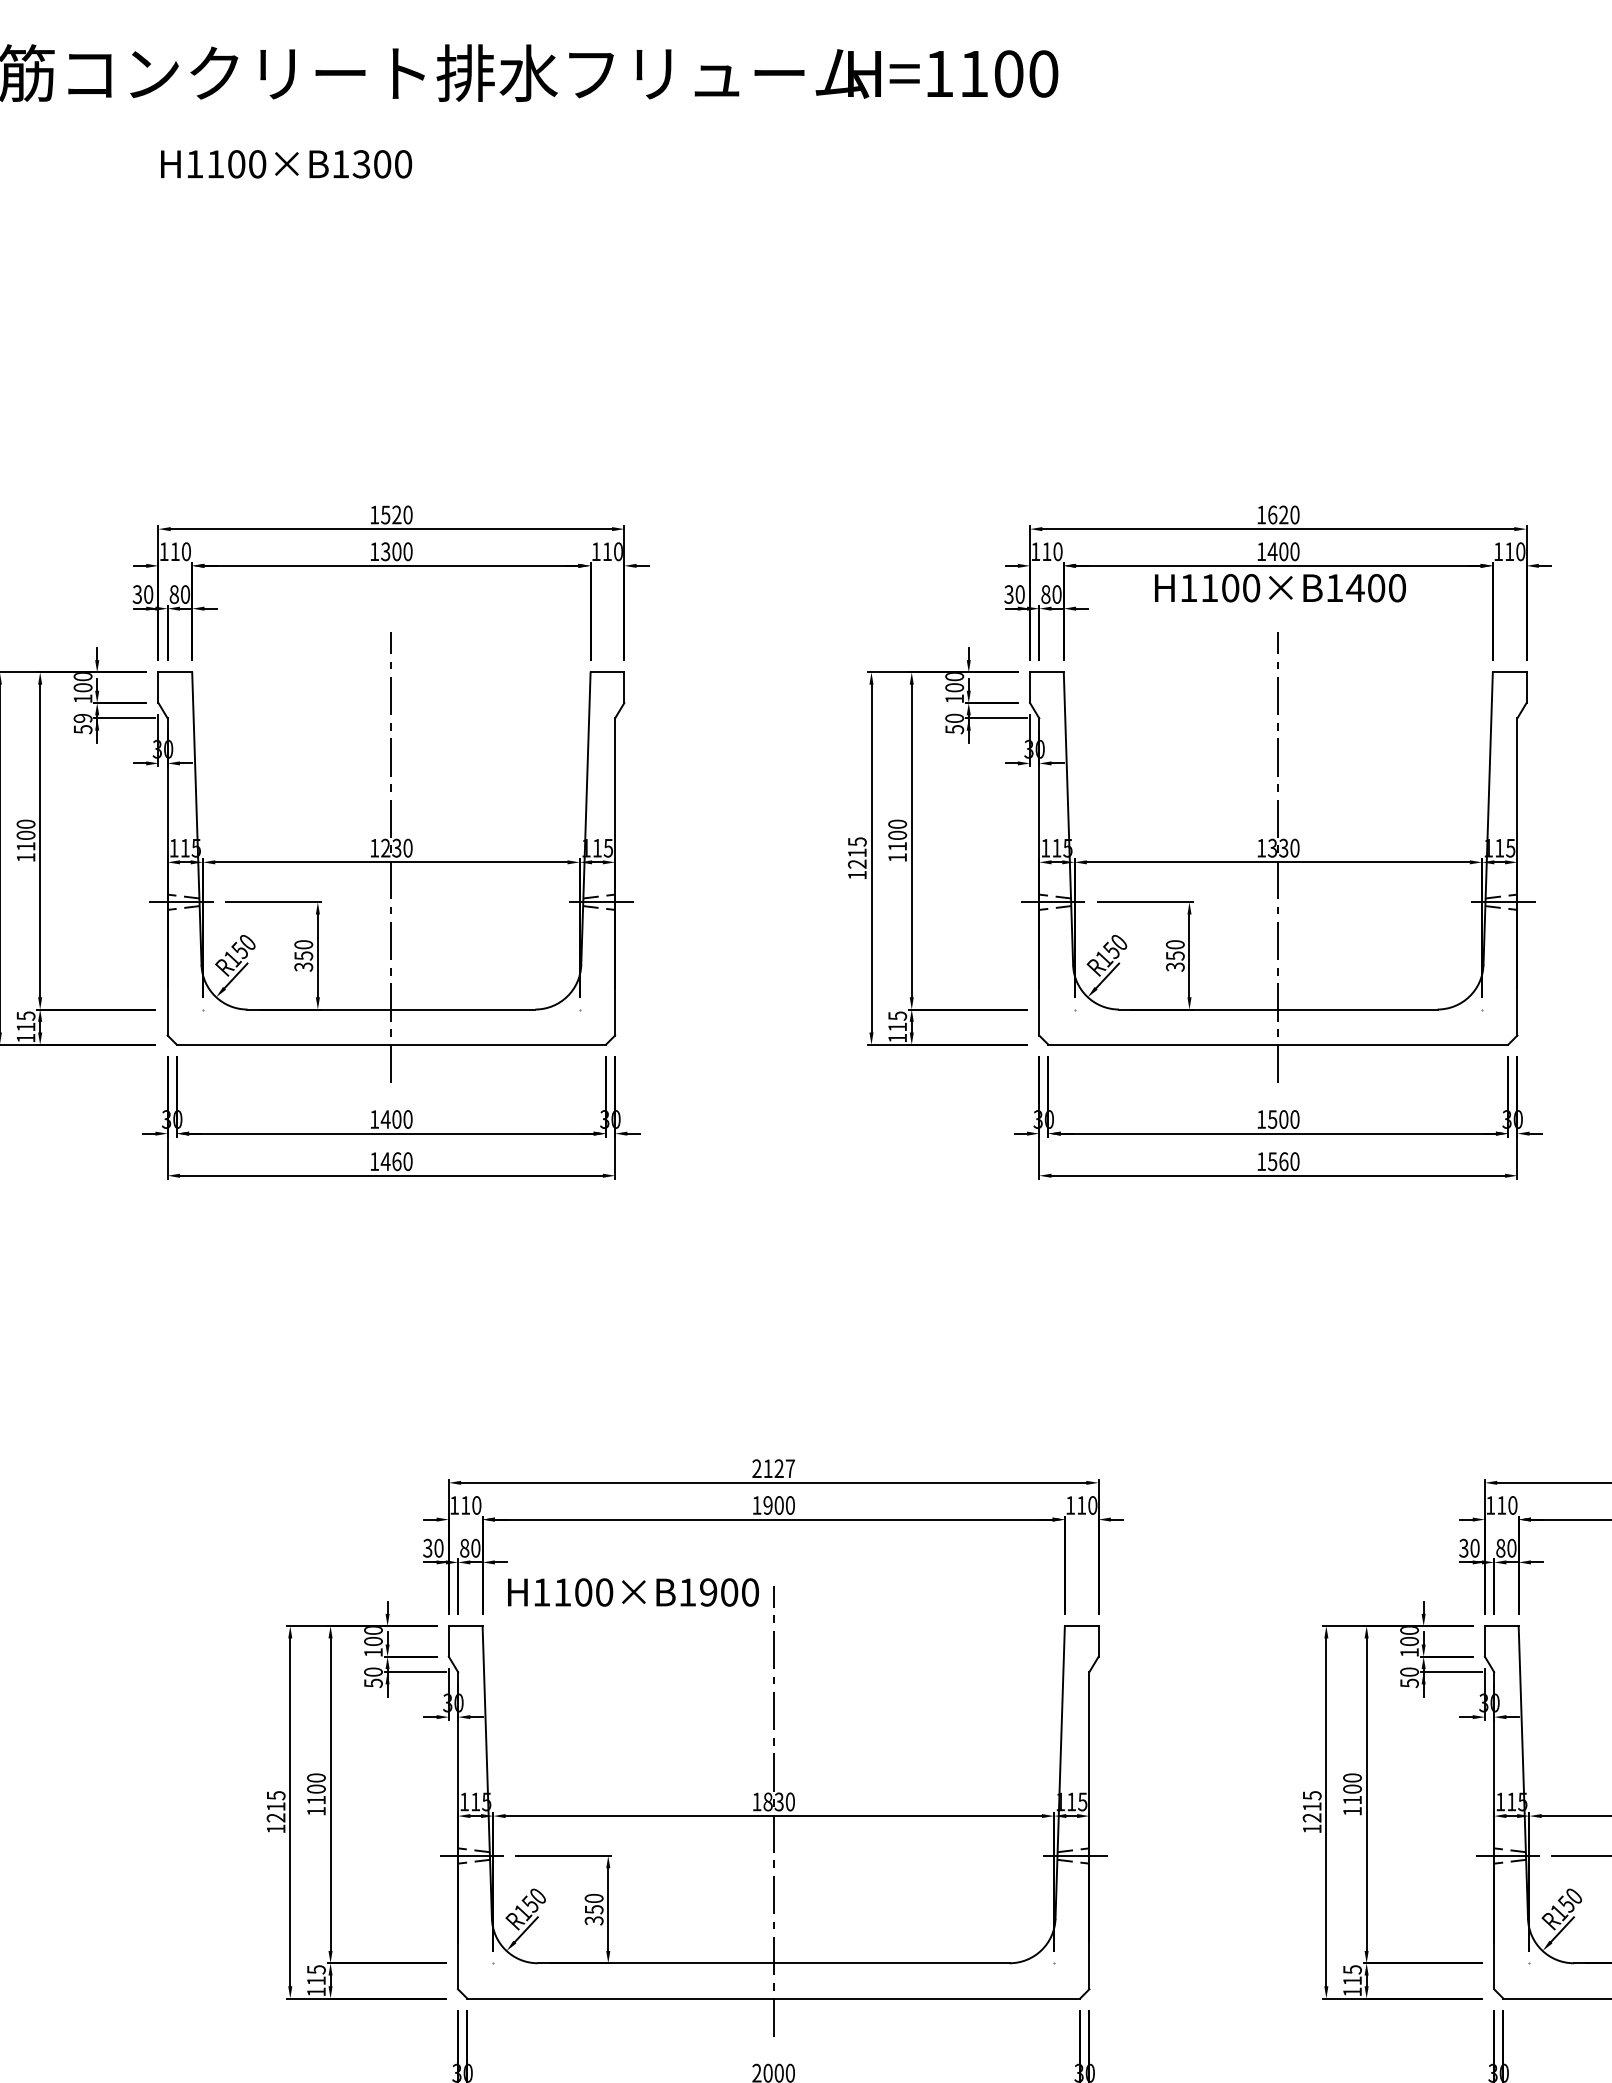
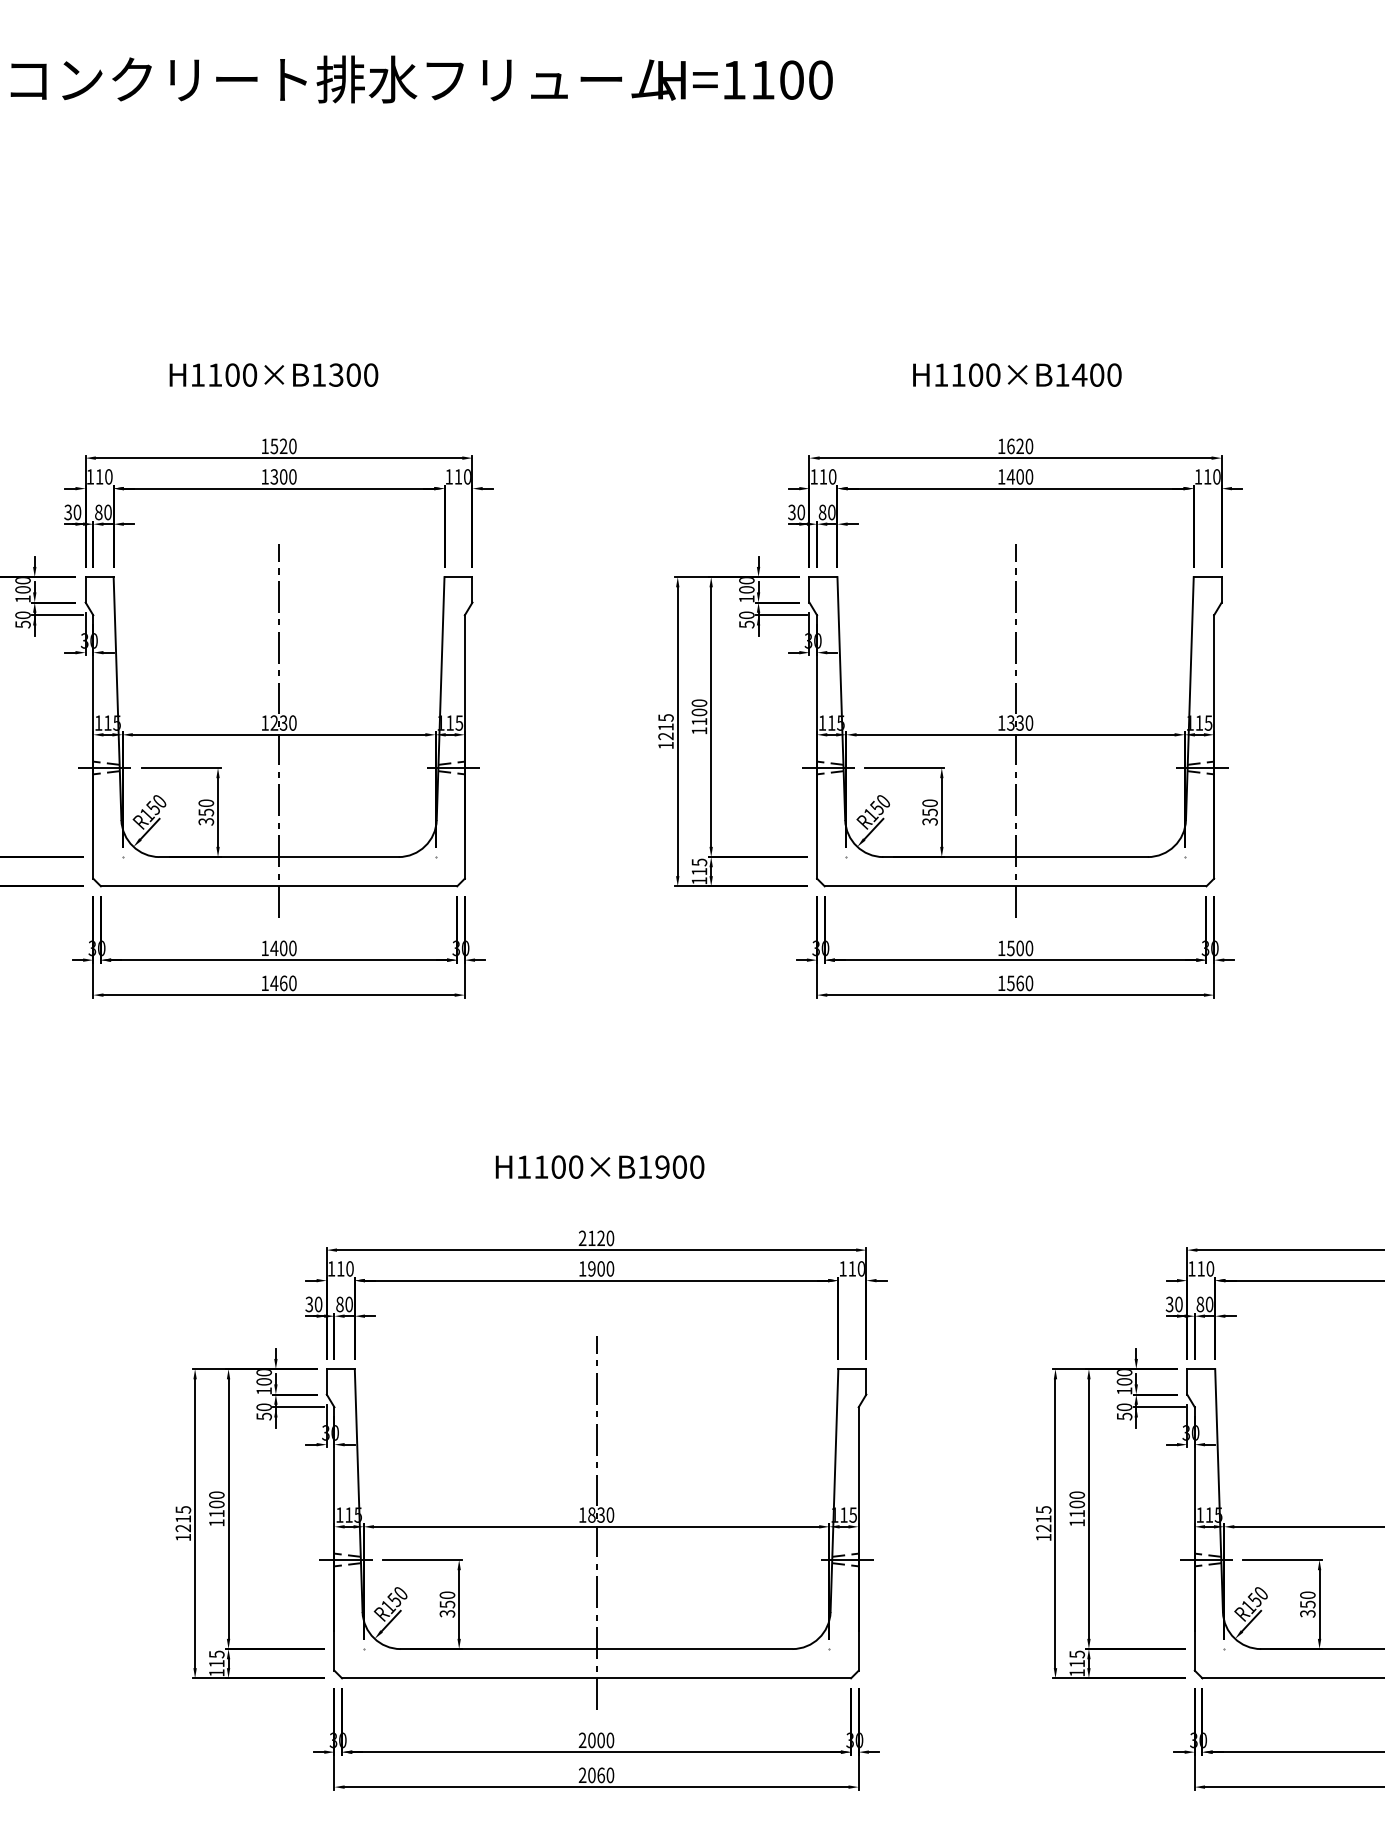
text: (285, 163) -> (273, 374), moved
text: (1280, 587) -> (1017, 374), moved
text: (82, 718) -> (22, 615), 59 -> 50
text: (790, 1468) -> (610, 1238), 2127 -> 2120
text: (632, 1591) -> (599, 1166), moved

